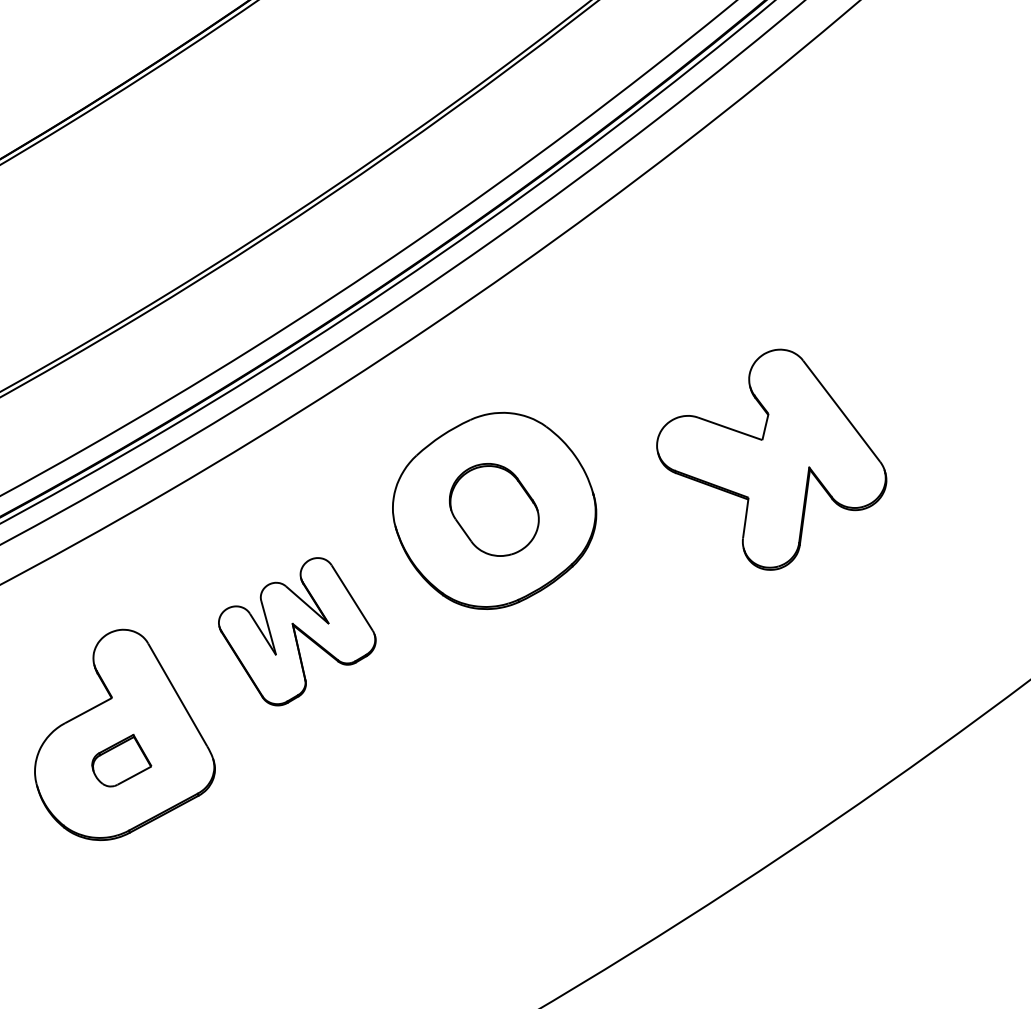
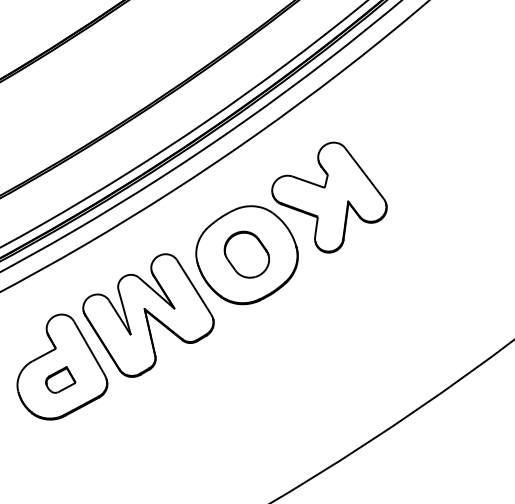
part: (771, 459) -> (329, 197), moved
part: (297, 631) -> (148, 315), size x1.67

